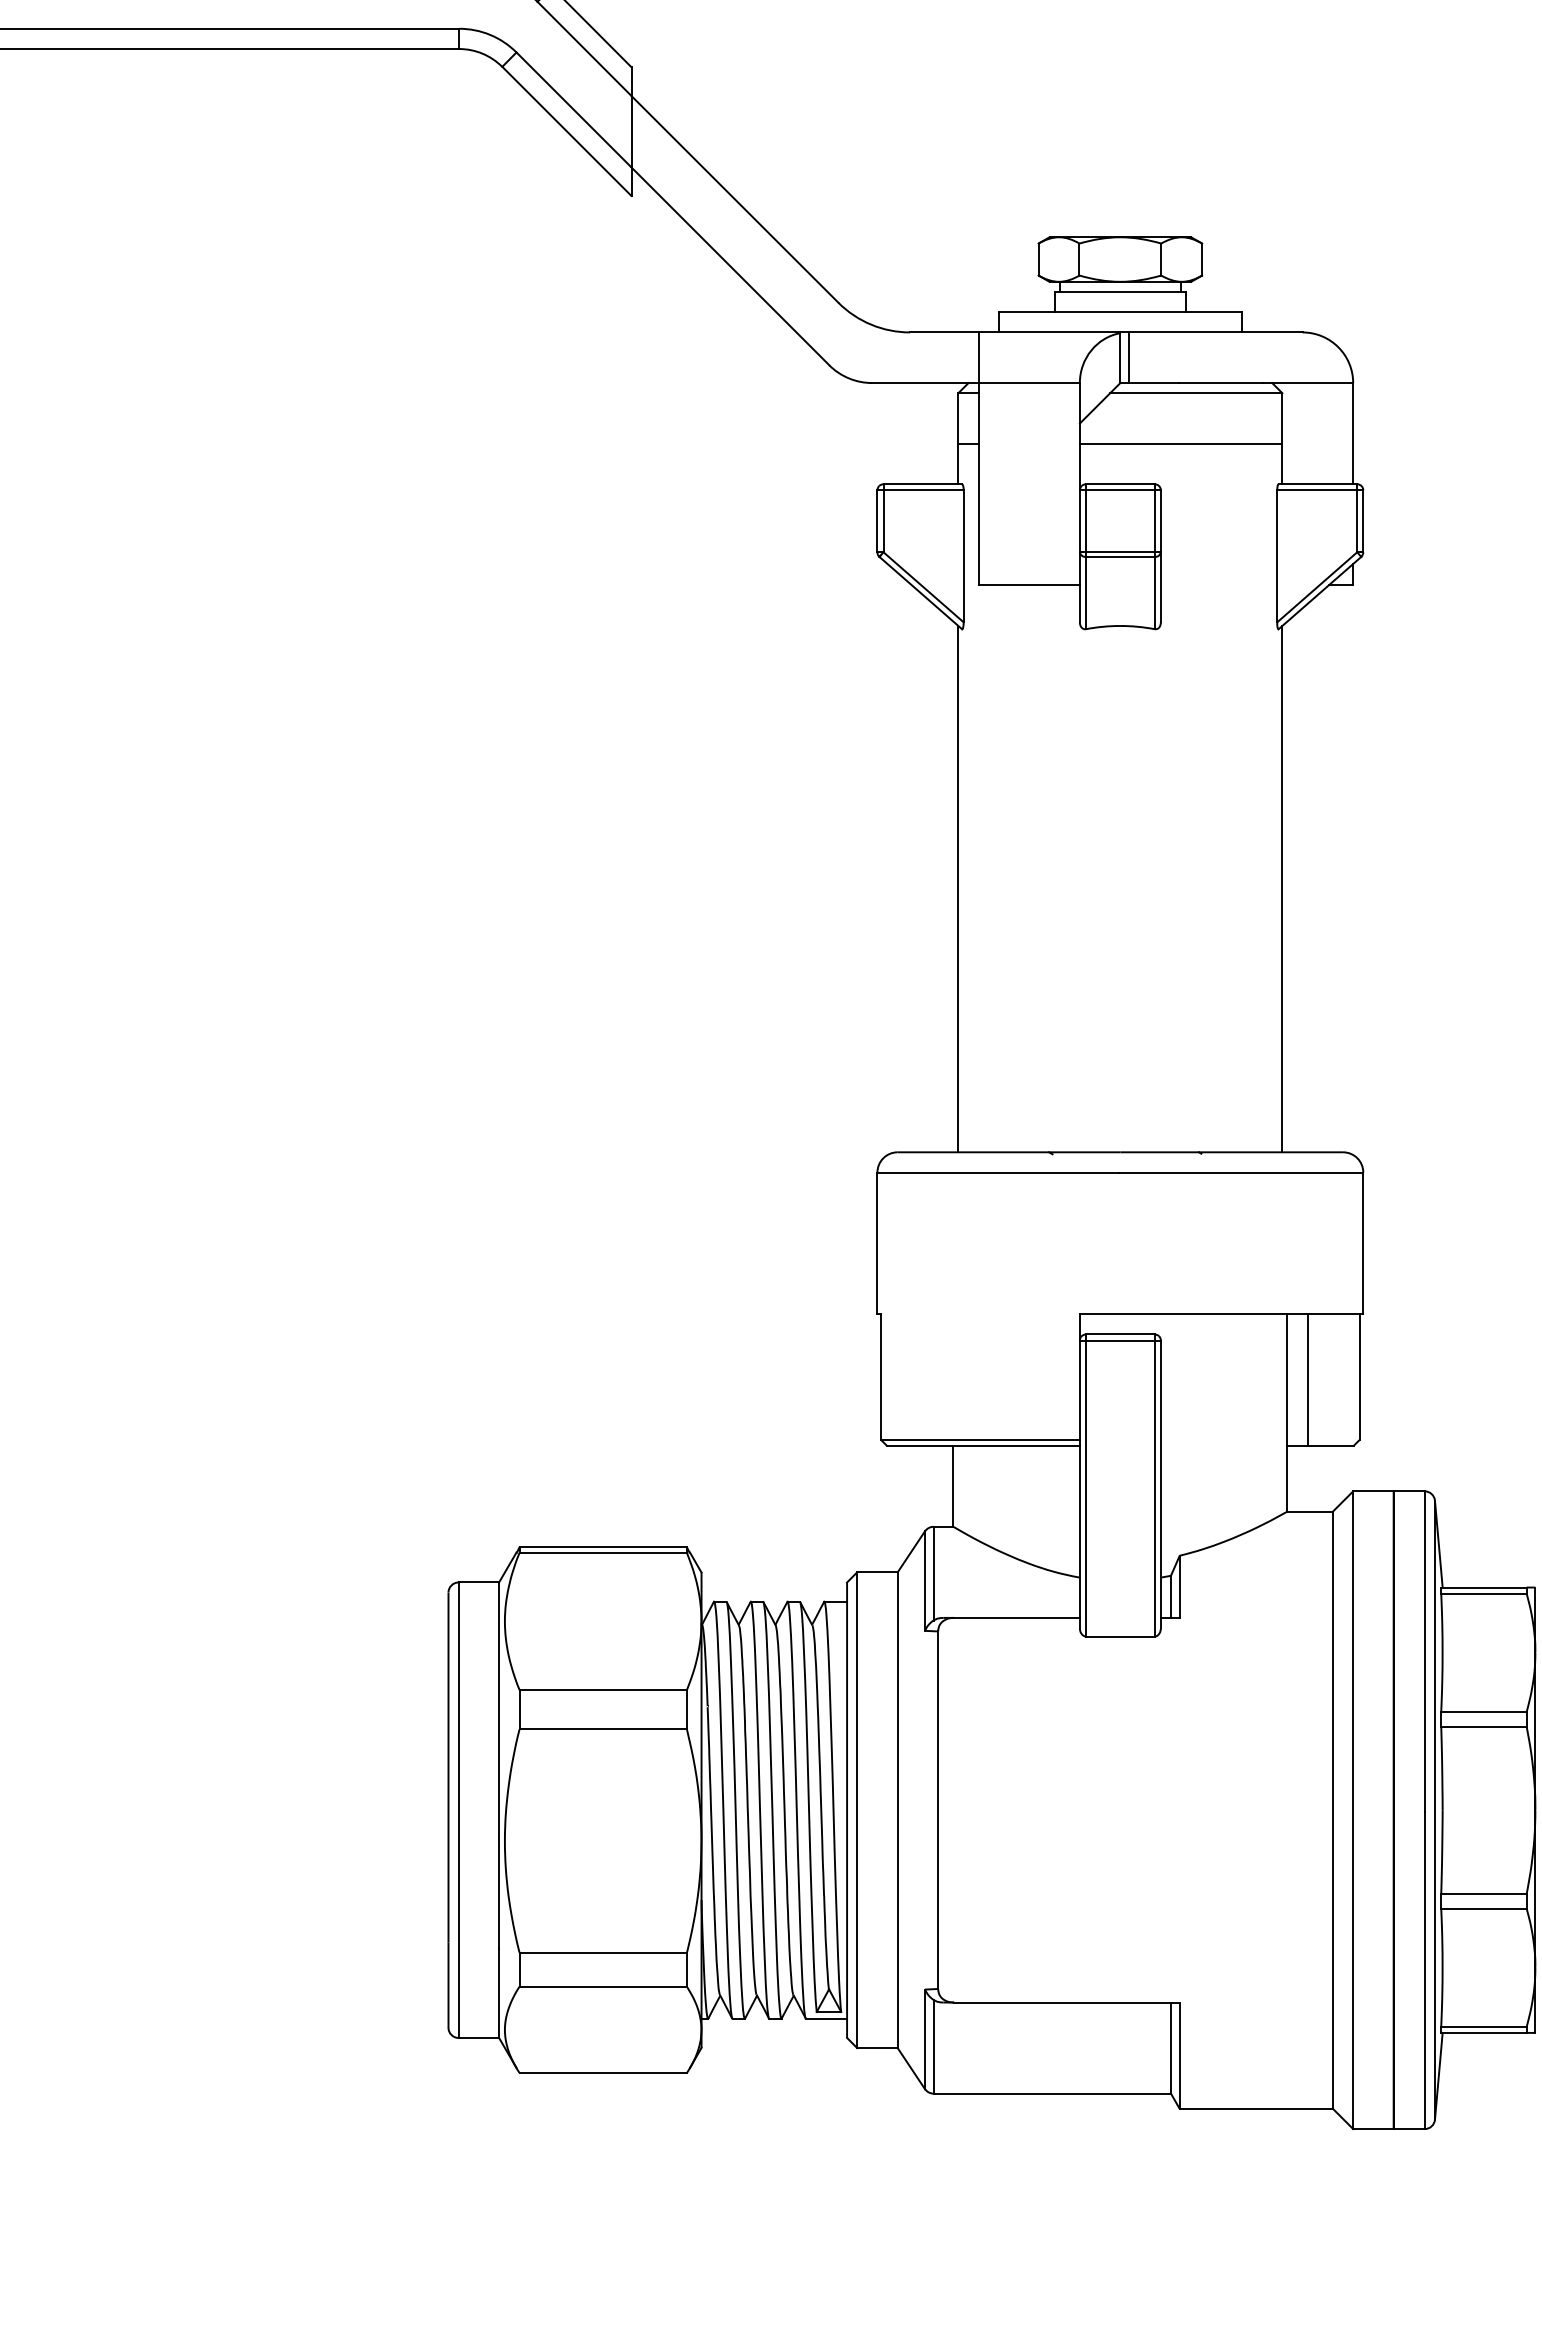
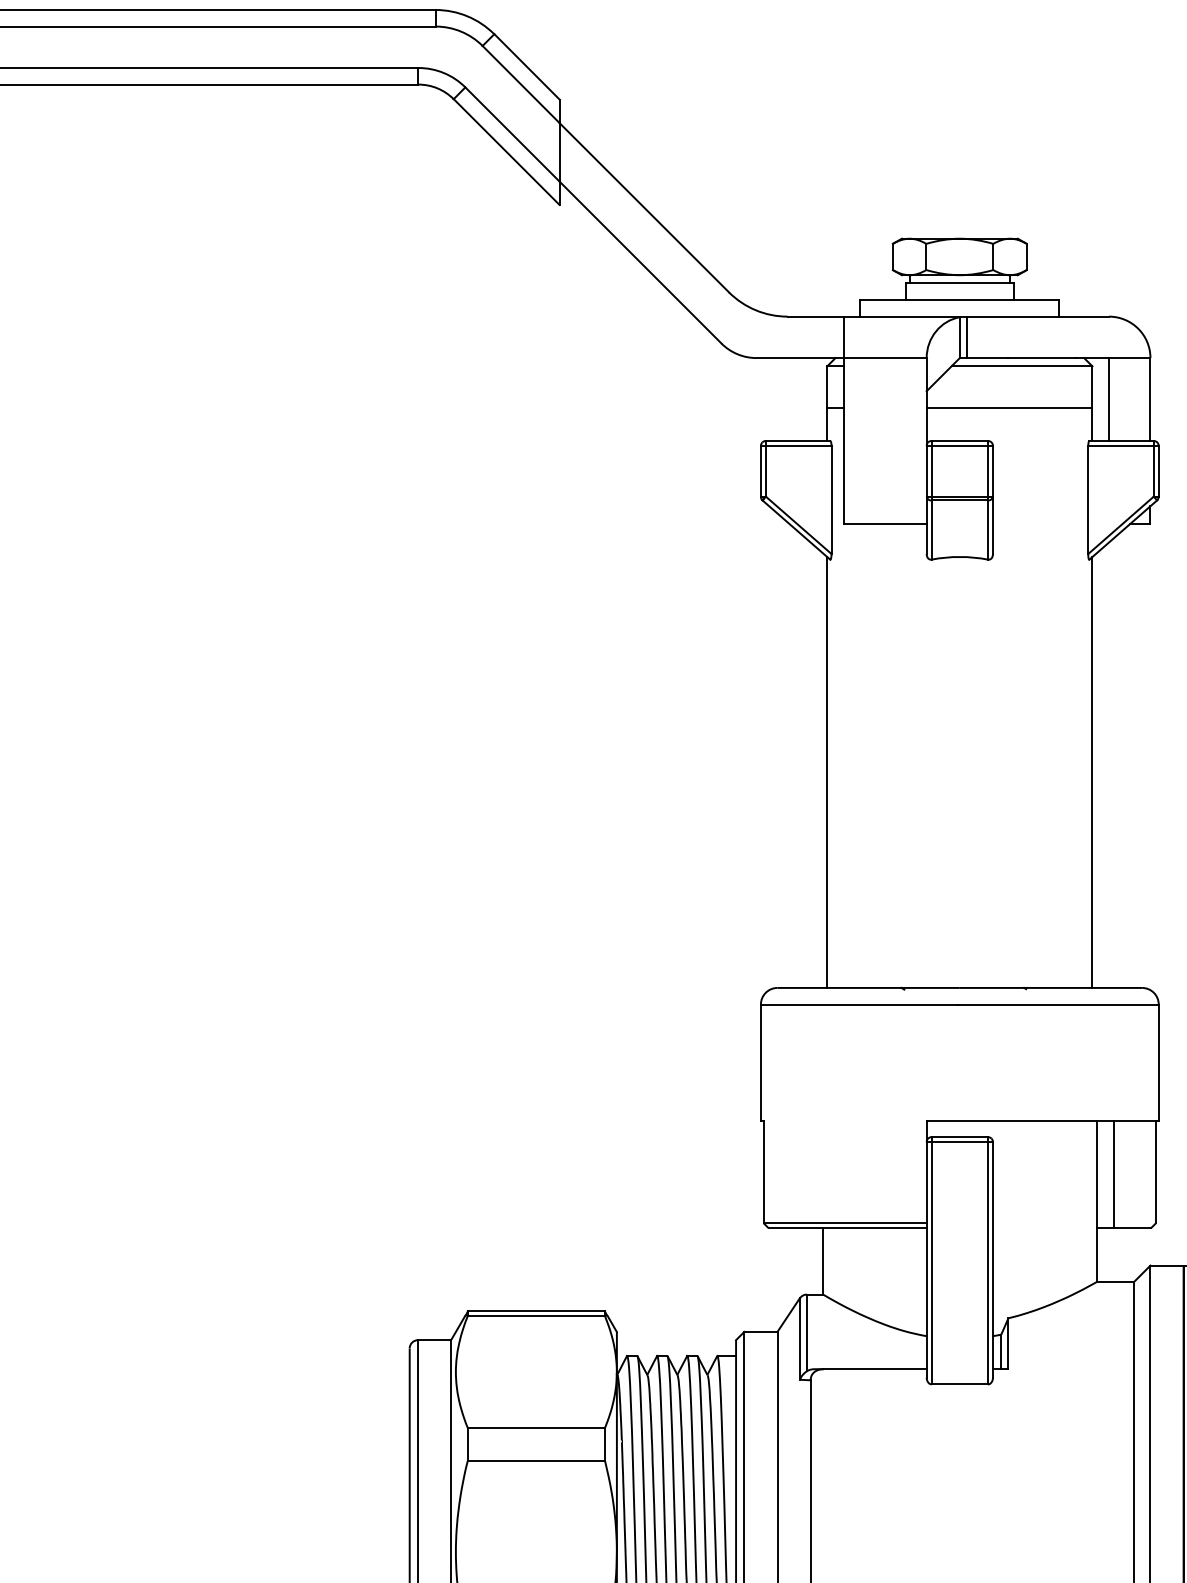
line: (1302, 433) -> (1108, 399), added

